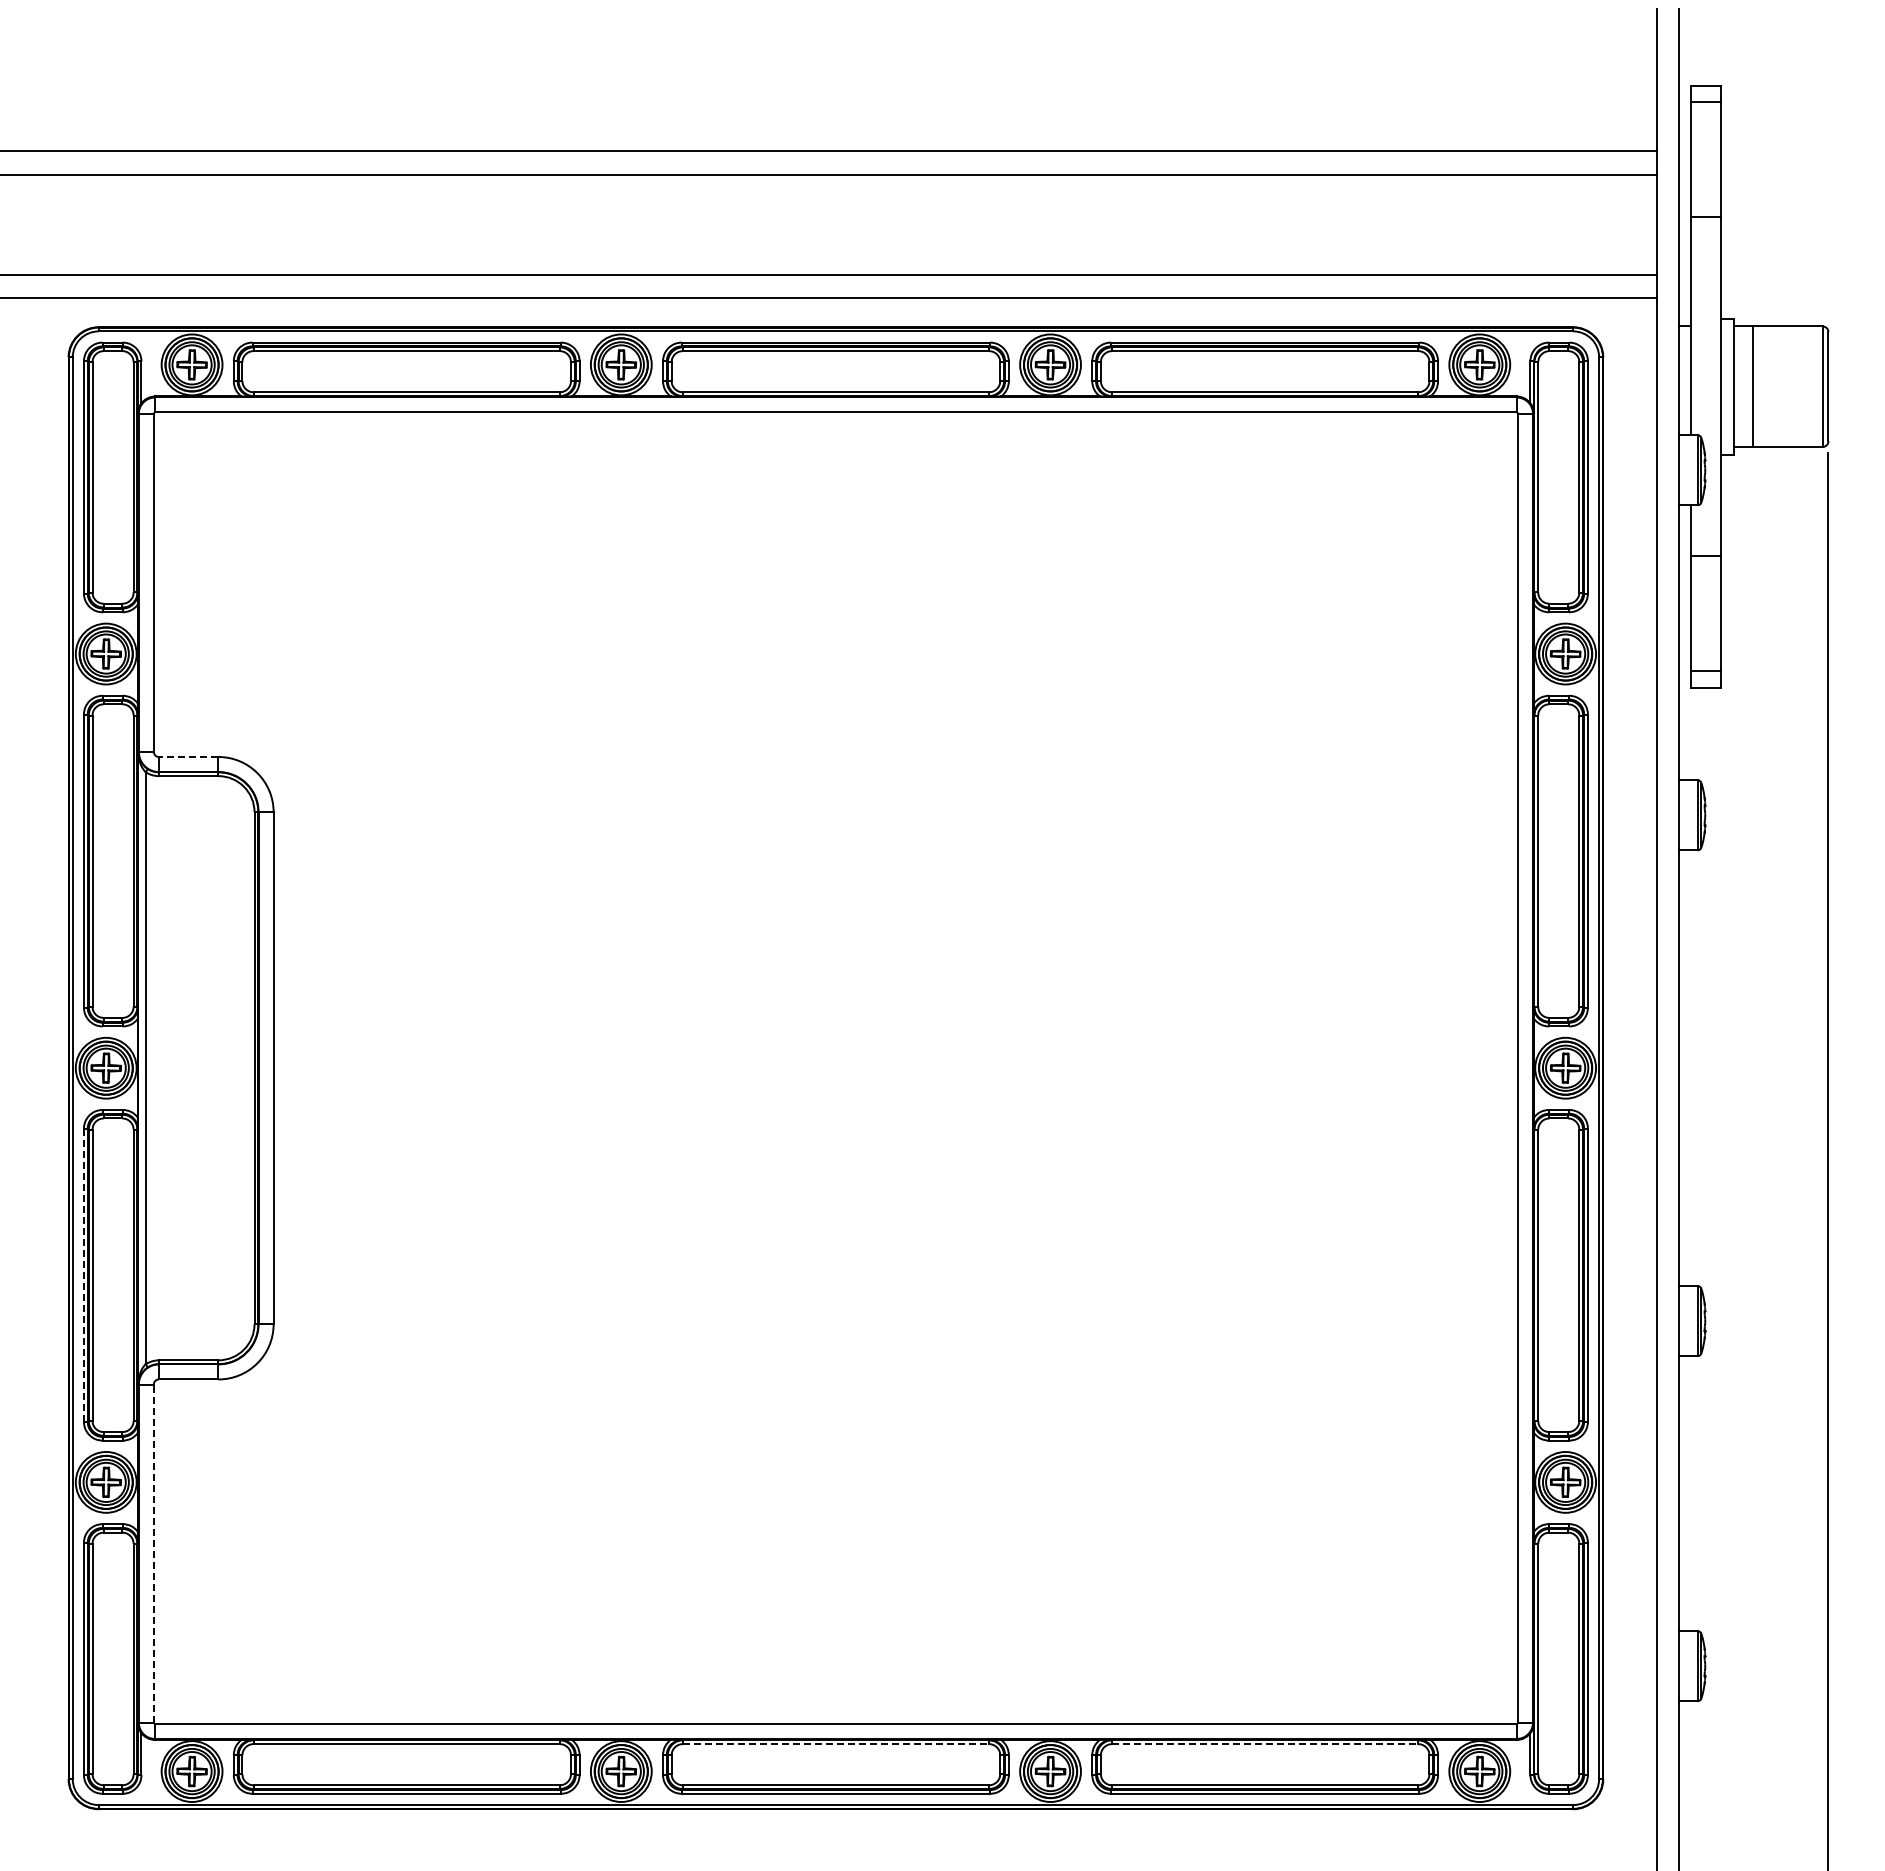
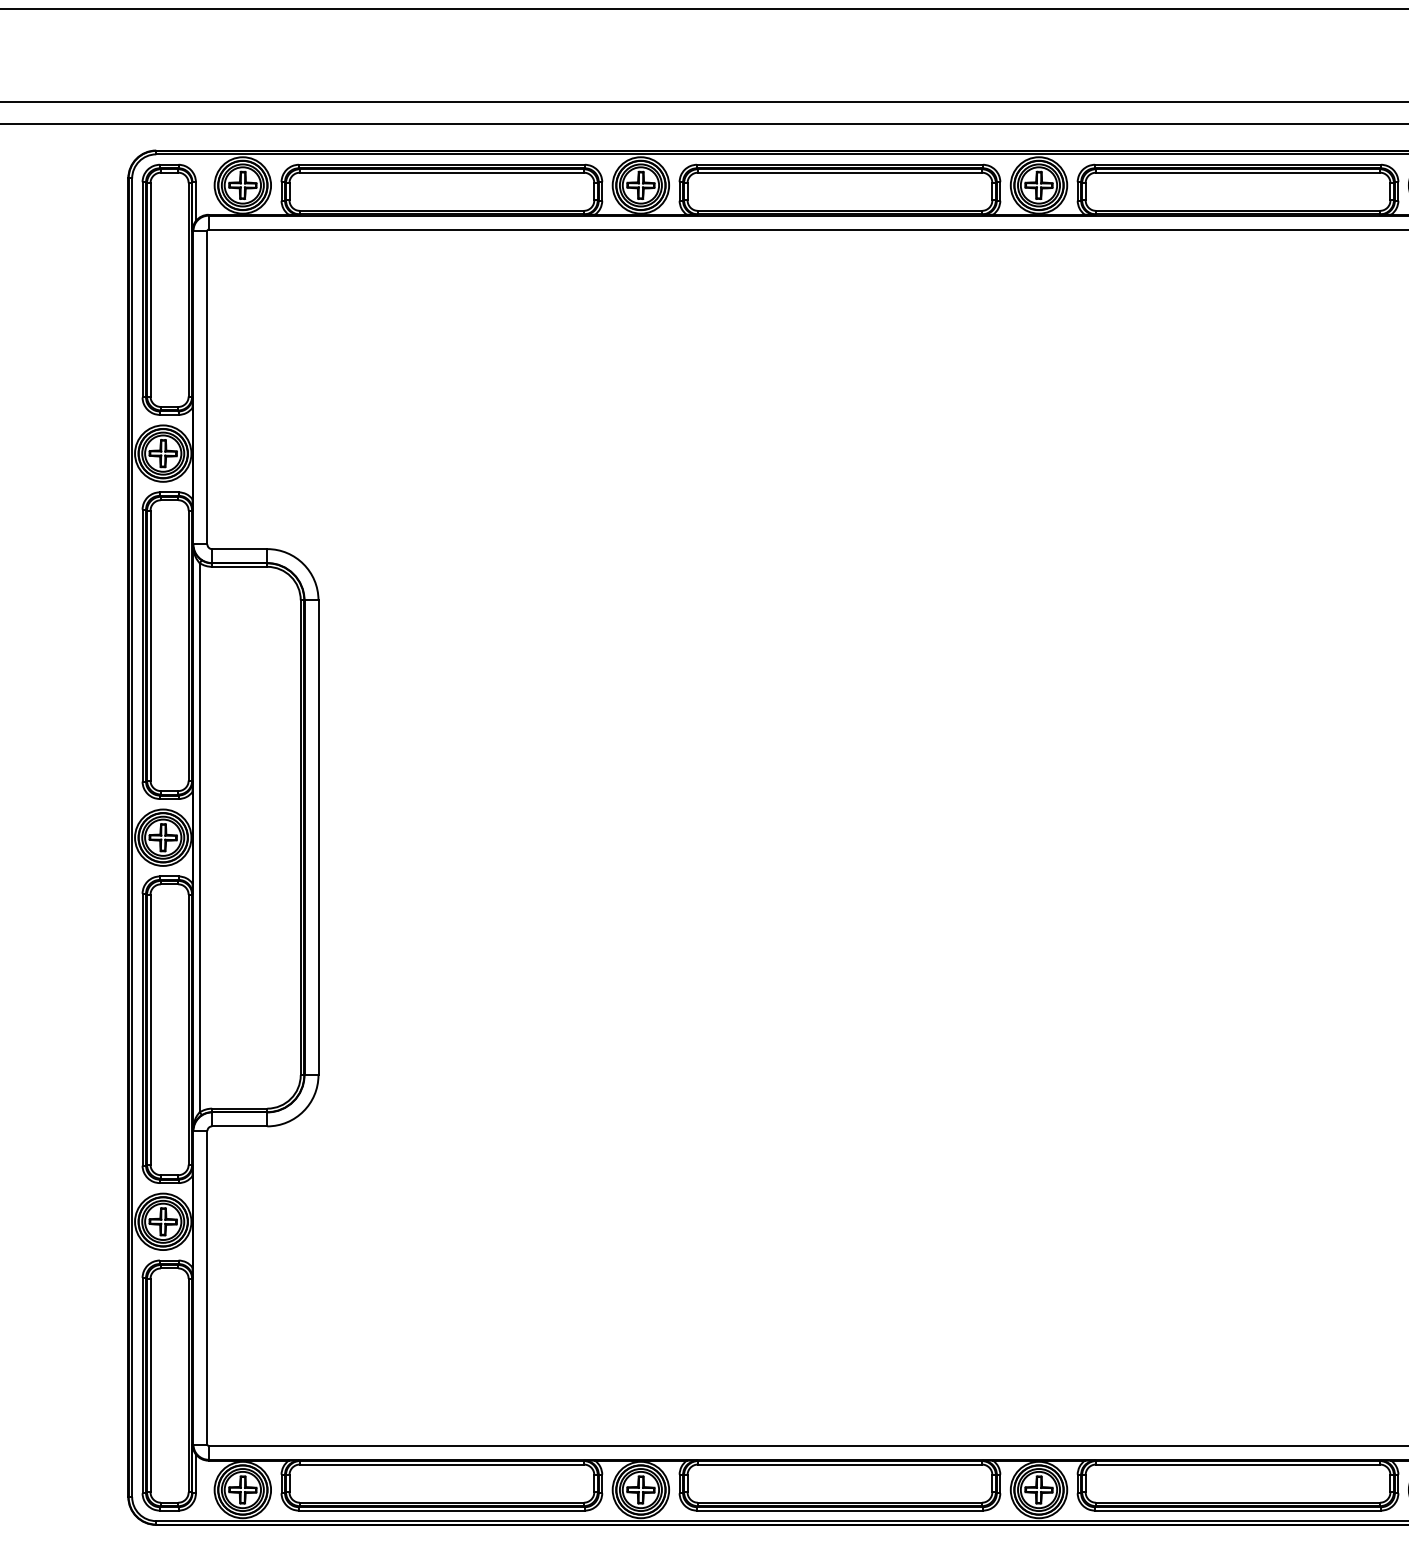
line: (188, 757) -> (239, 549), dashed -> solid
line: (83, 1275) -> (142, 1029), dashed -> solid
line: (153, 1553) -> (207, 1287), dashed -> solid
line: (836, 1744) -> (840, 1464), dashed -> solid
line: (1265, 1744) -> (1238, 1464), dashed -> solid

